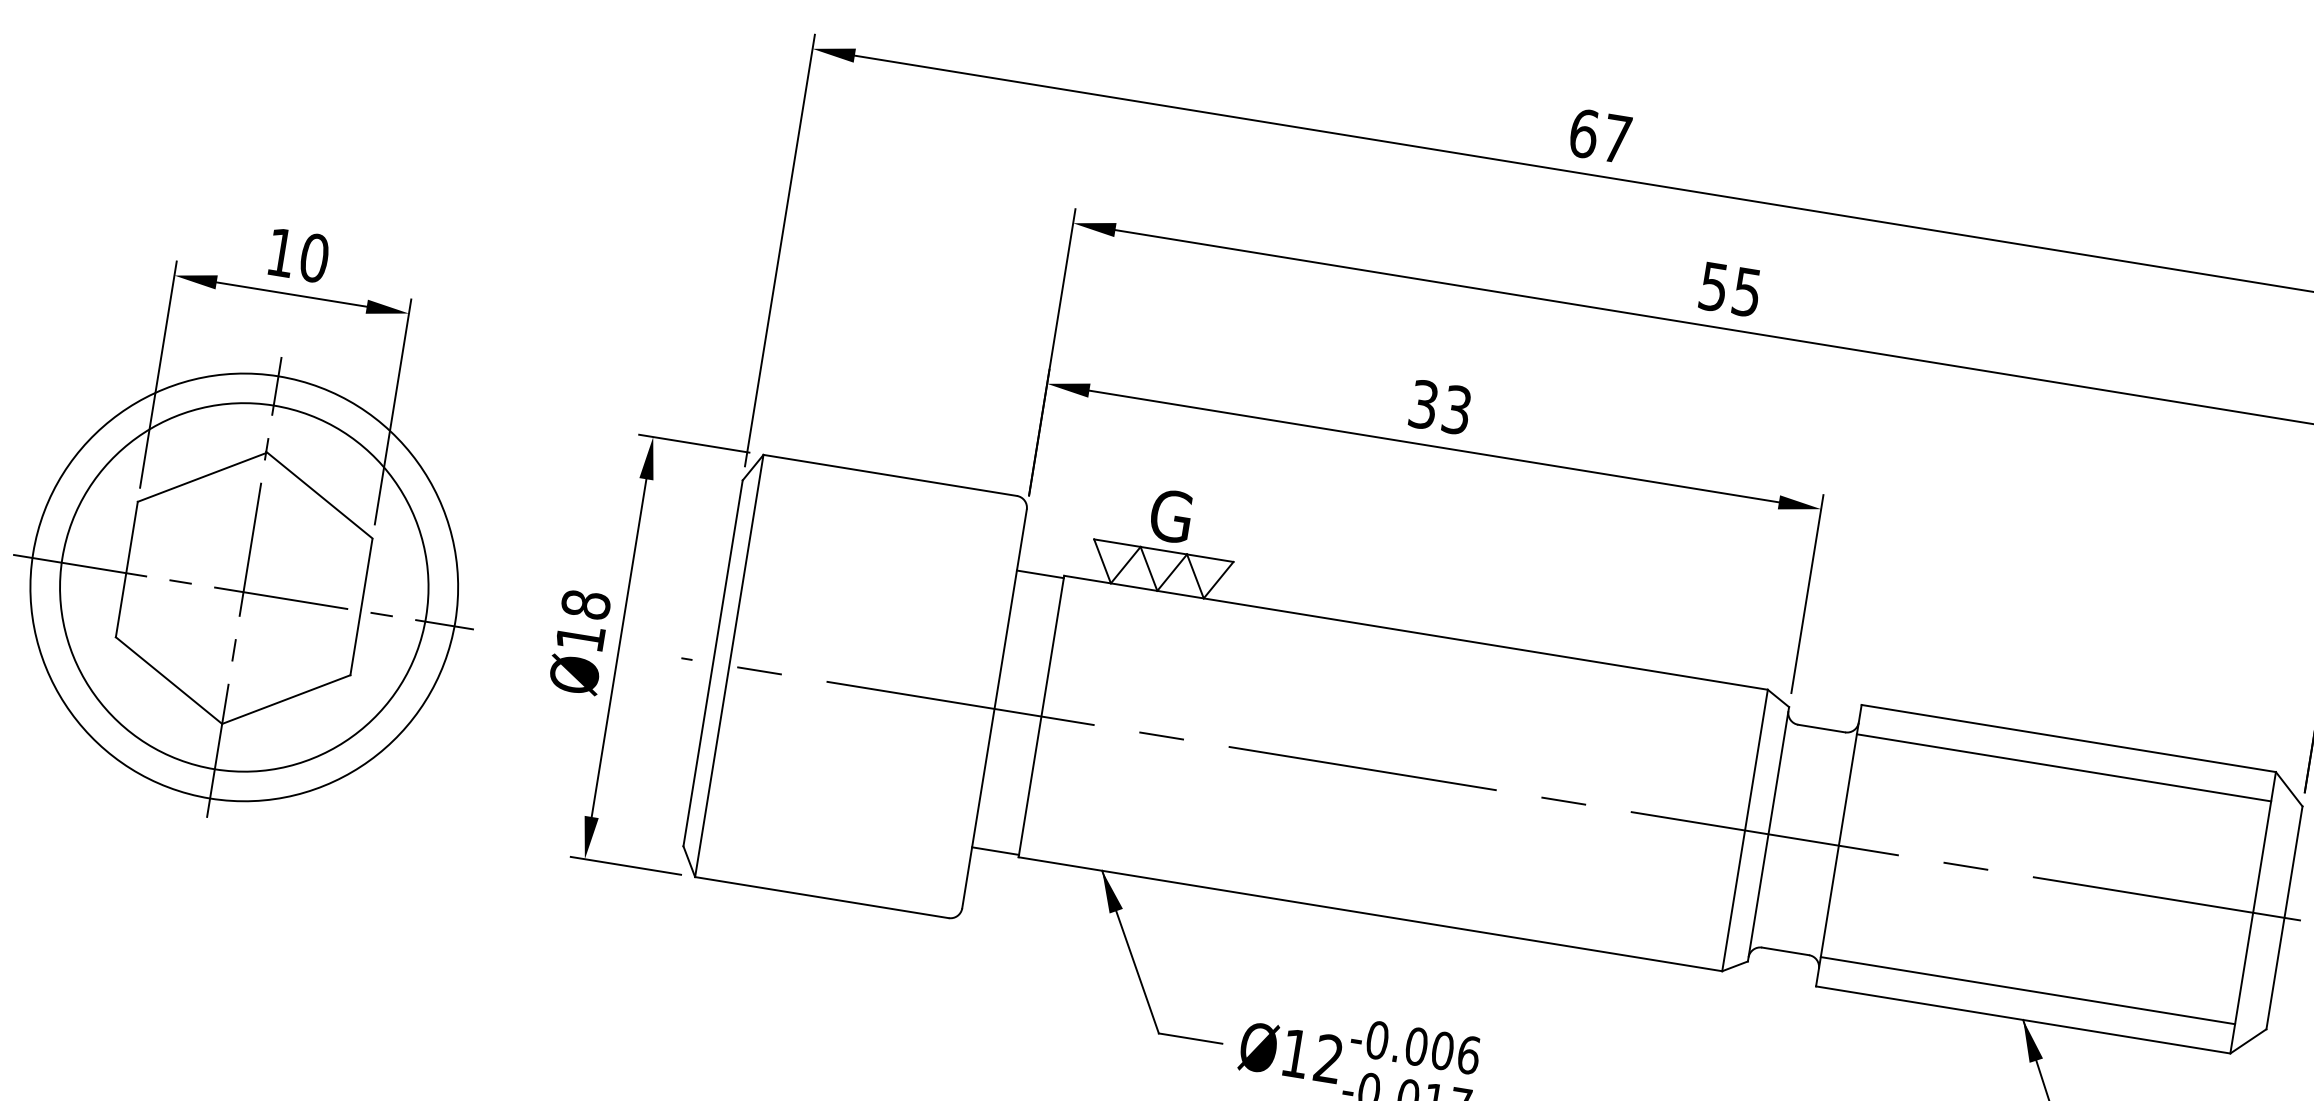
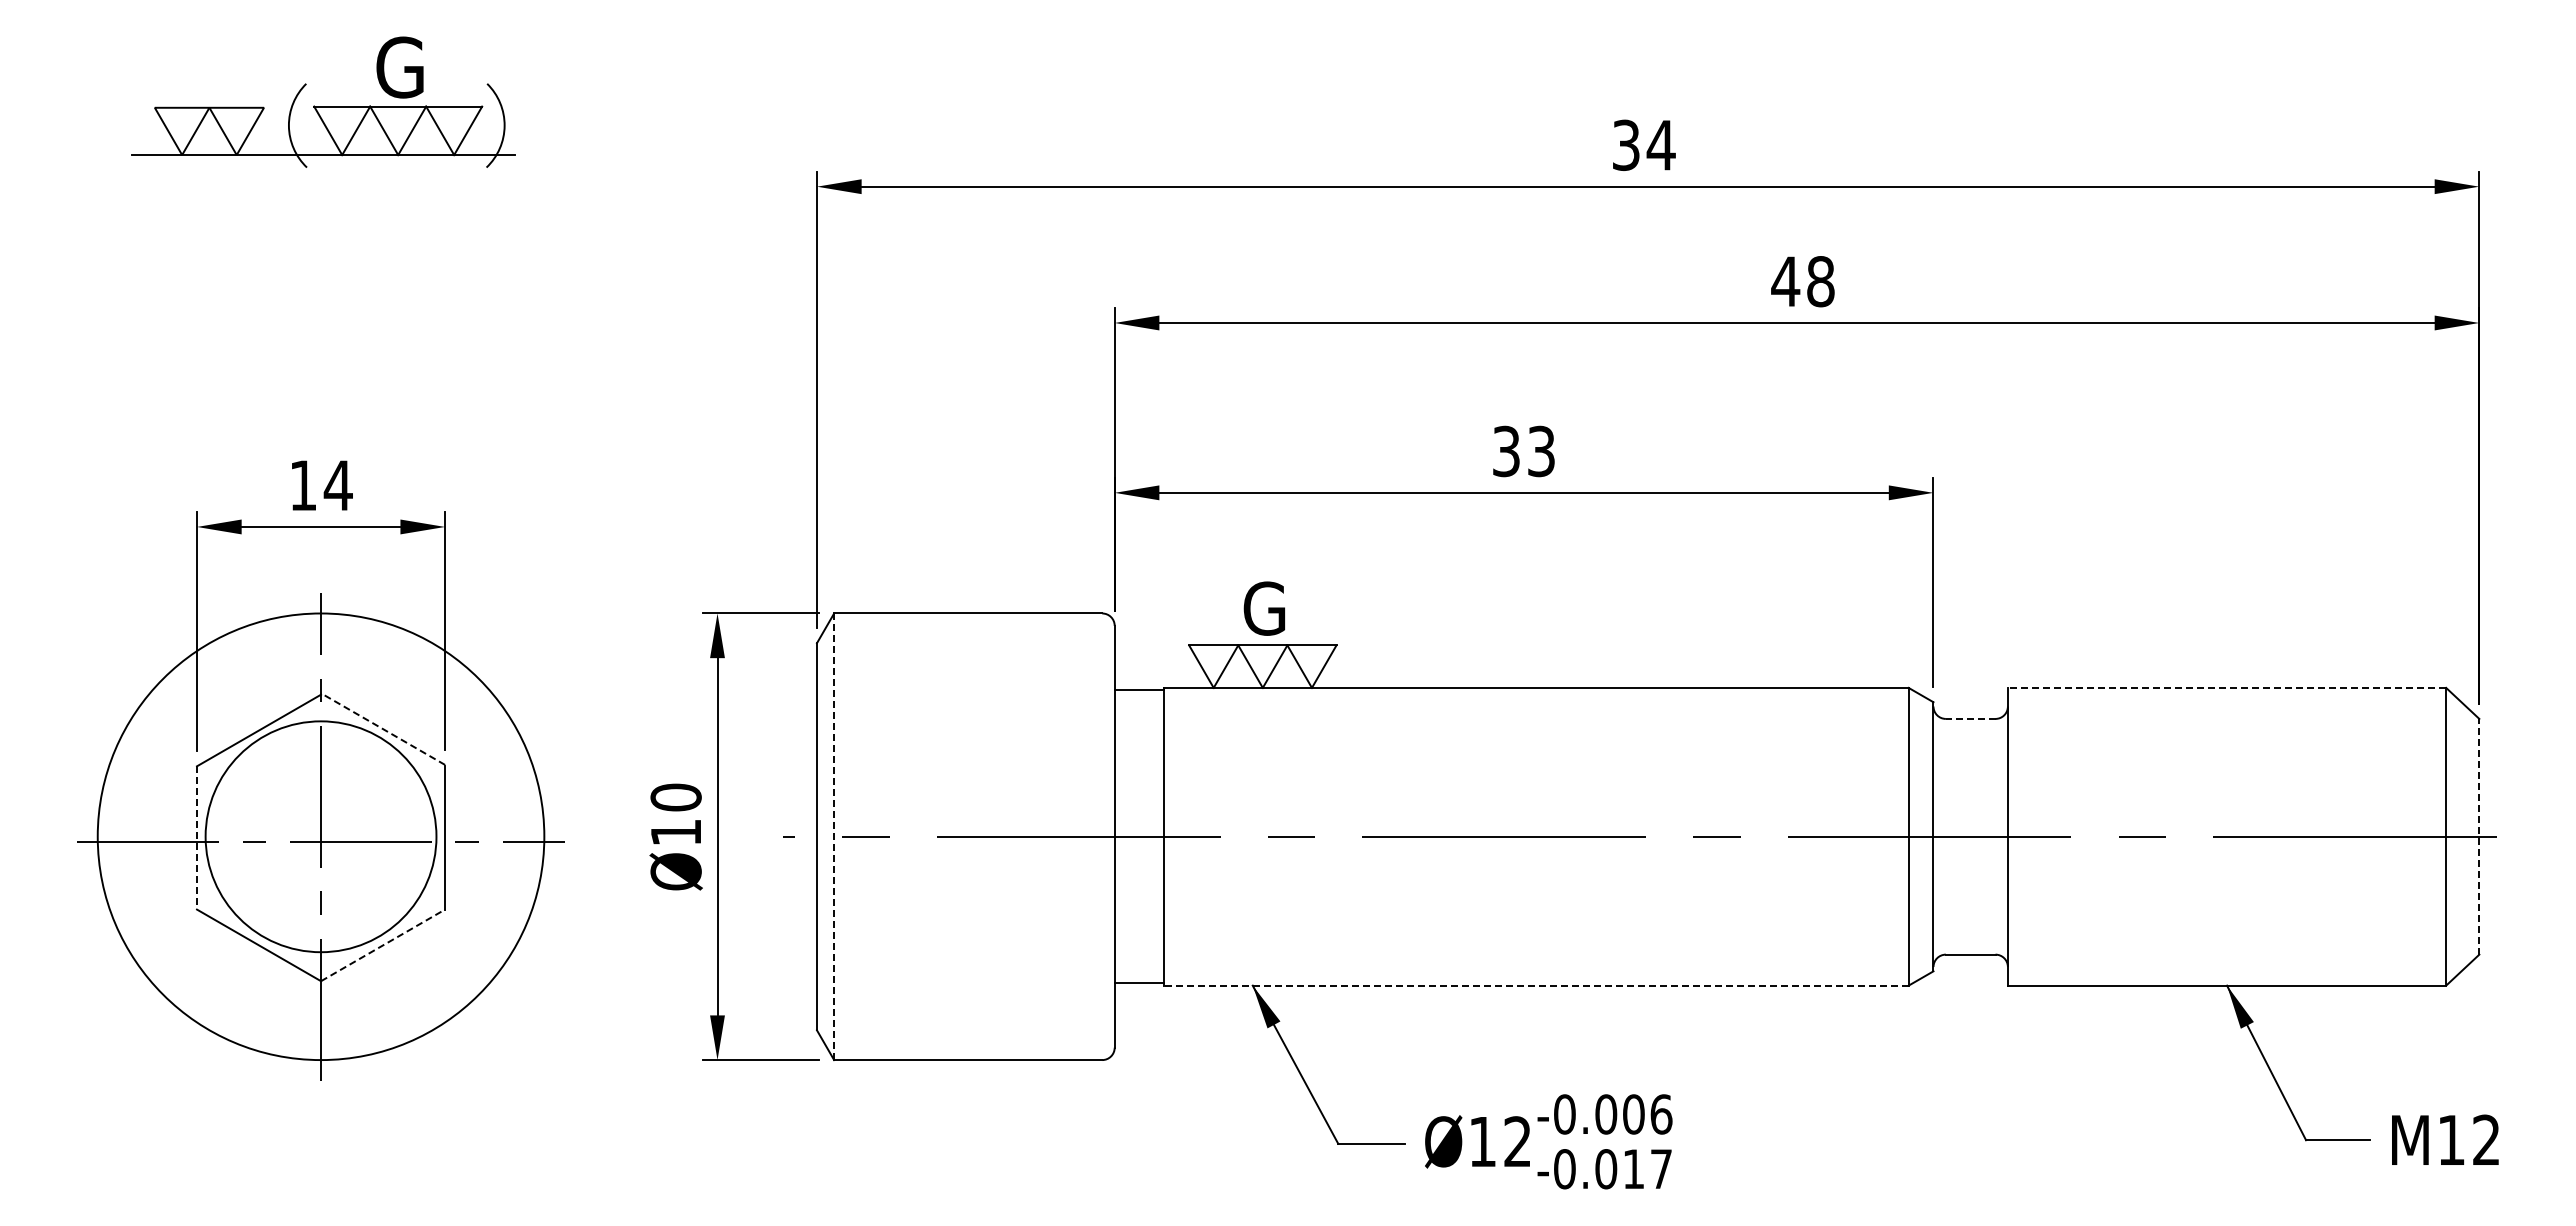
text: (1600, 135) -> (1643, 144), 67 -> 34
text: (313, 257) -> (337, 485), 10 -> 14
text: (1729, 289) -> (1802, 281), 55 -> 48
line: (319, 495) -> (383, 729), solid -> dashed
line: (126, 569) -> (196, 837), solid -> dashed
circle: (243, 587) -> (320, 836), size x0.6
text: (585, 604) -> (675, 797), Ø18 -> Ø10
line: (729, 666) -> (834, 837), solid -> dashed
line: (286, 699) -> (383, 945), solid -> dashed
line: (1821, 728) -> (1970, 718), solid -> dashed
line: (2068, 738) -> (2226, 687), solid -> dashed
line: (2063, 767) -> (2226, 718), removed
line: (1370, 914) -> (1536, 985), solid -> dashed
line: (2284, 917) -> (2479, 836), solid -> dashed
line: (2027, 990) -> (2226, 954), removed

